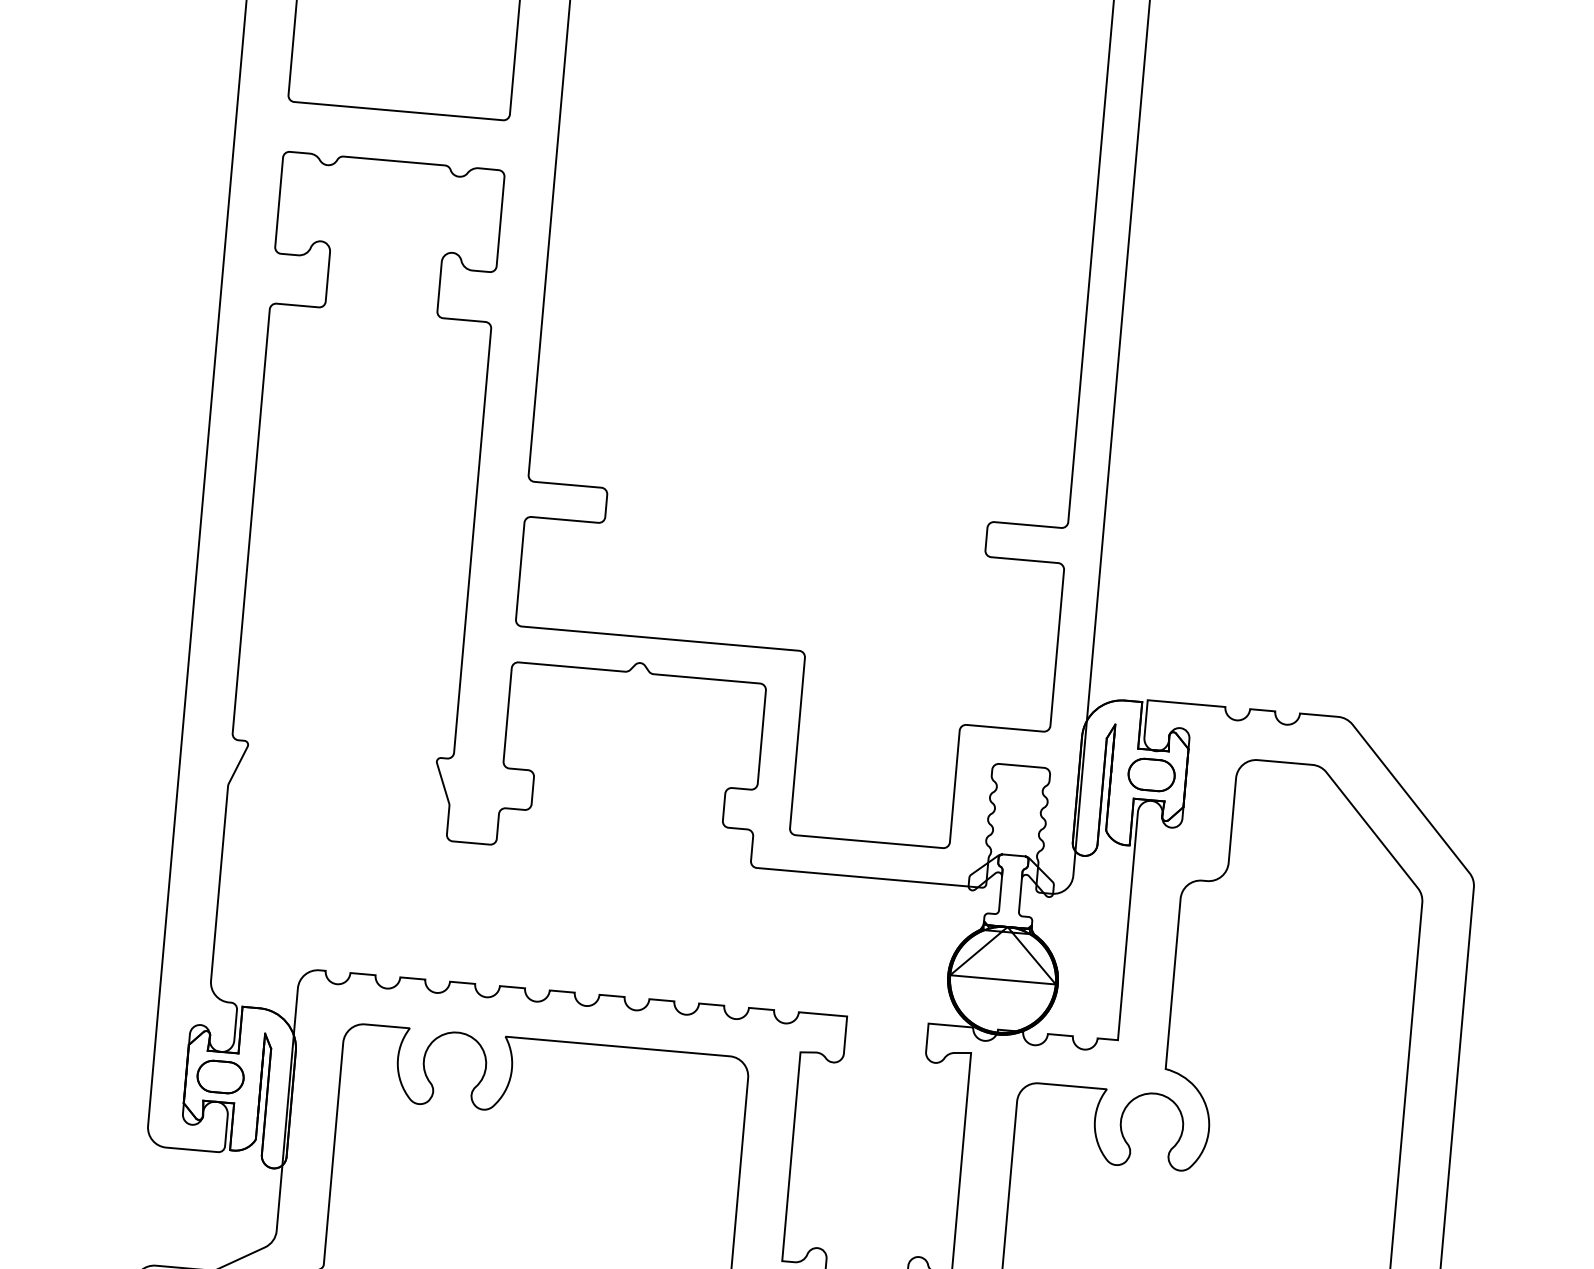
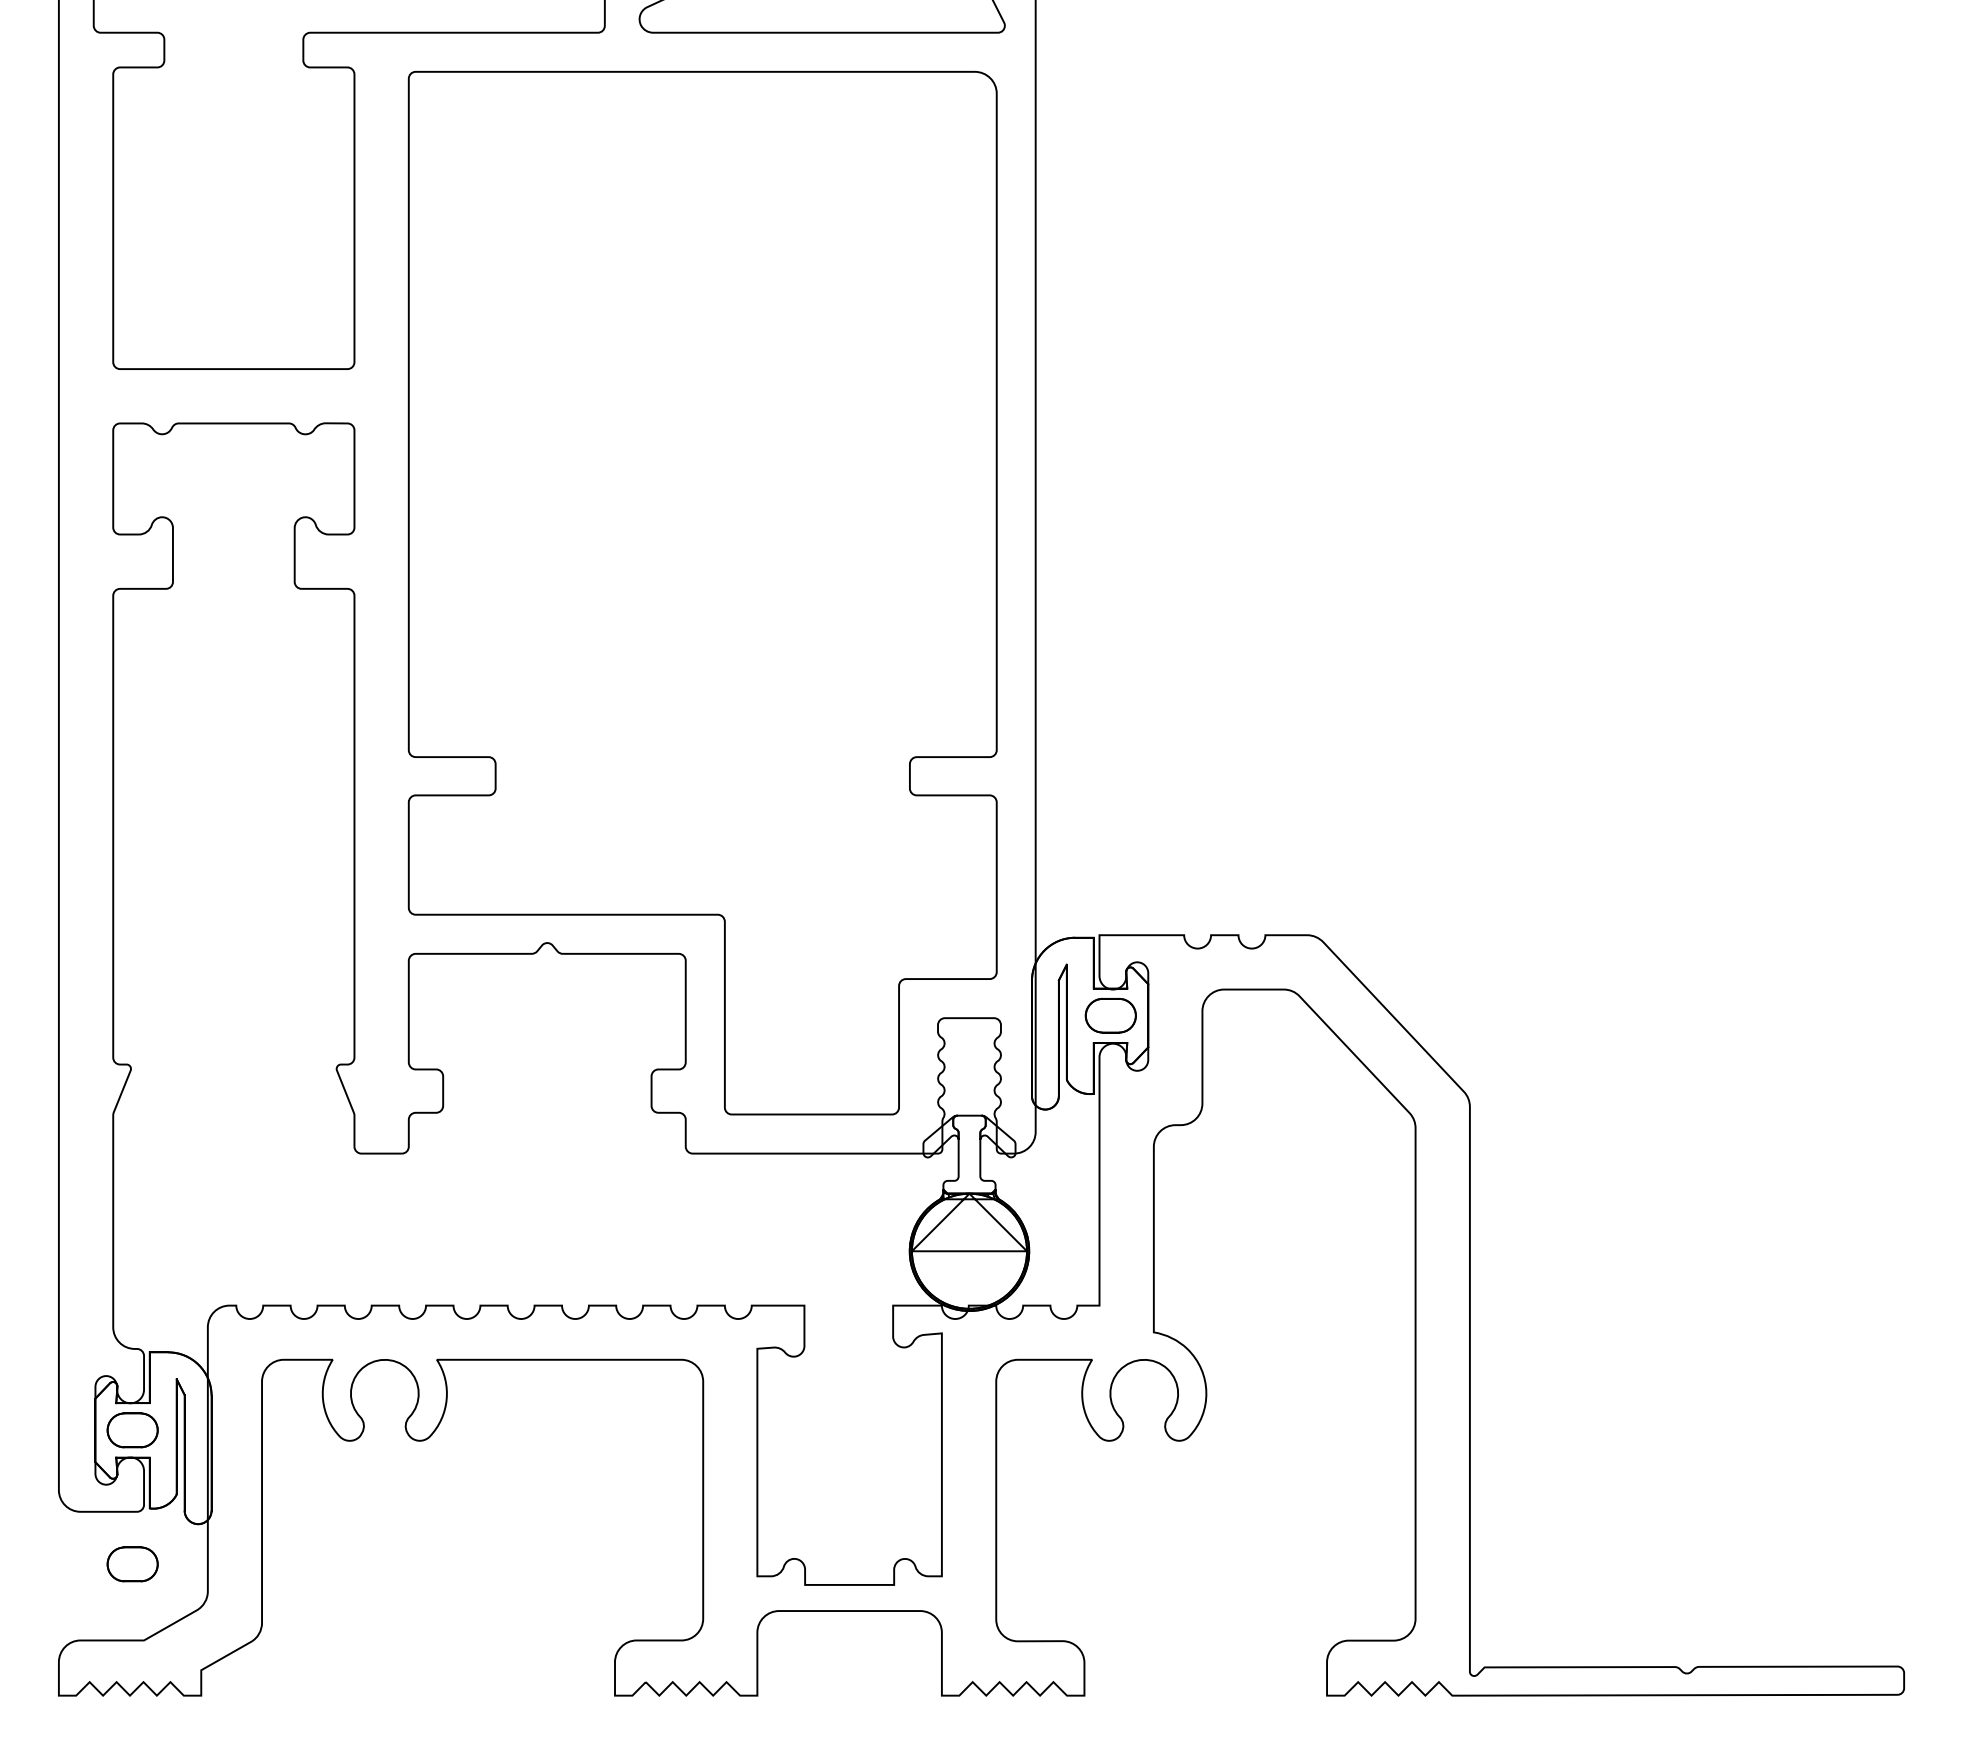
part: (209, 1200) -> (132, 1564), added

